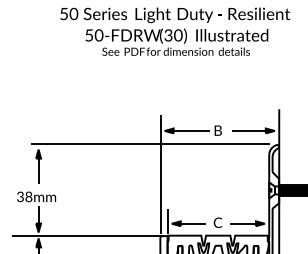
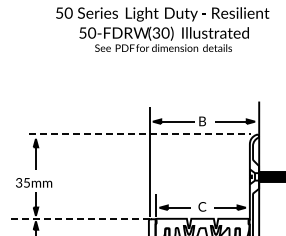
line: (151, 143) -> (140, 133), solid -> dashed
text: (28, 196) -> (26, 182), 38mm -> 35mm
line: (87, 236) -> (81, 219), solid -> dashed

